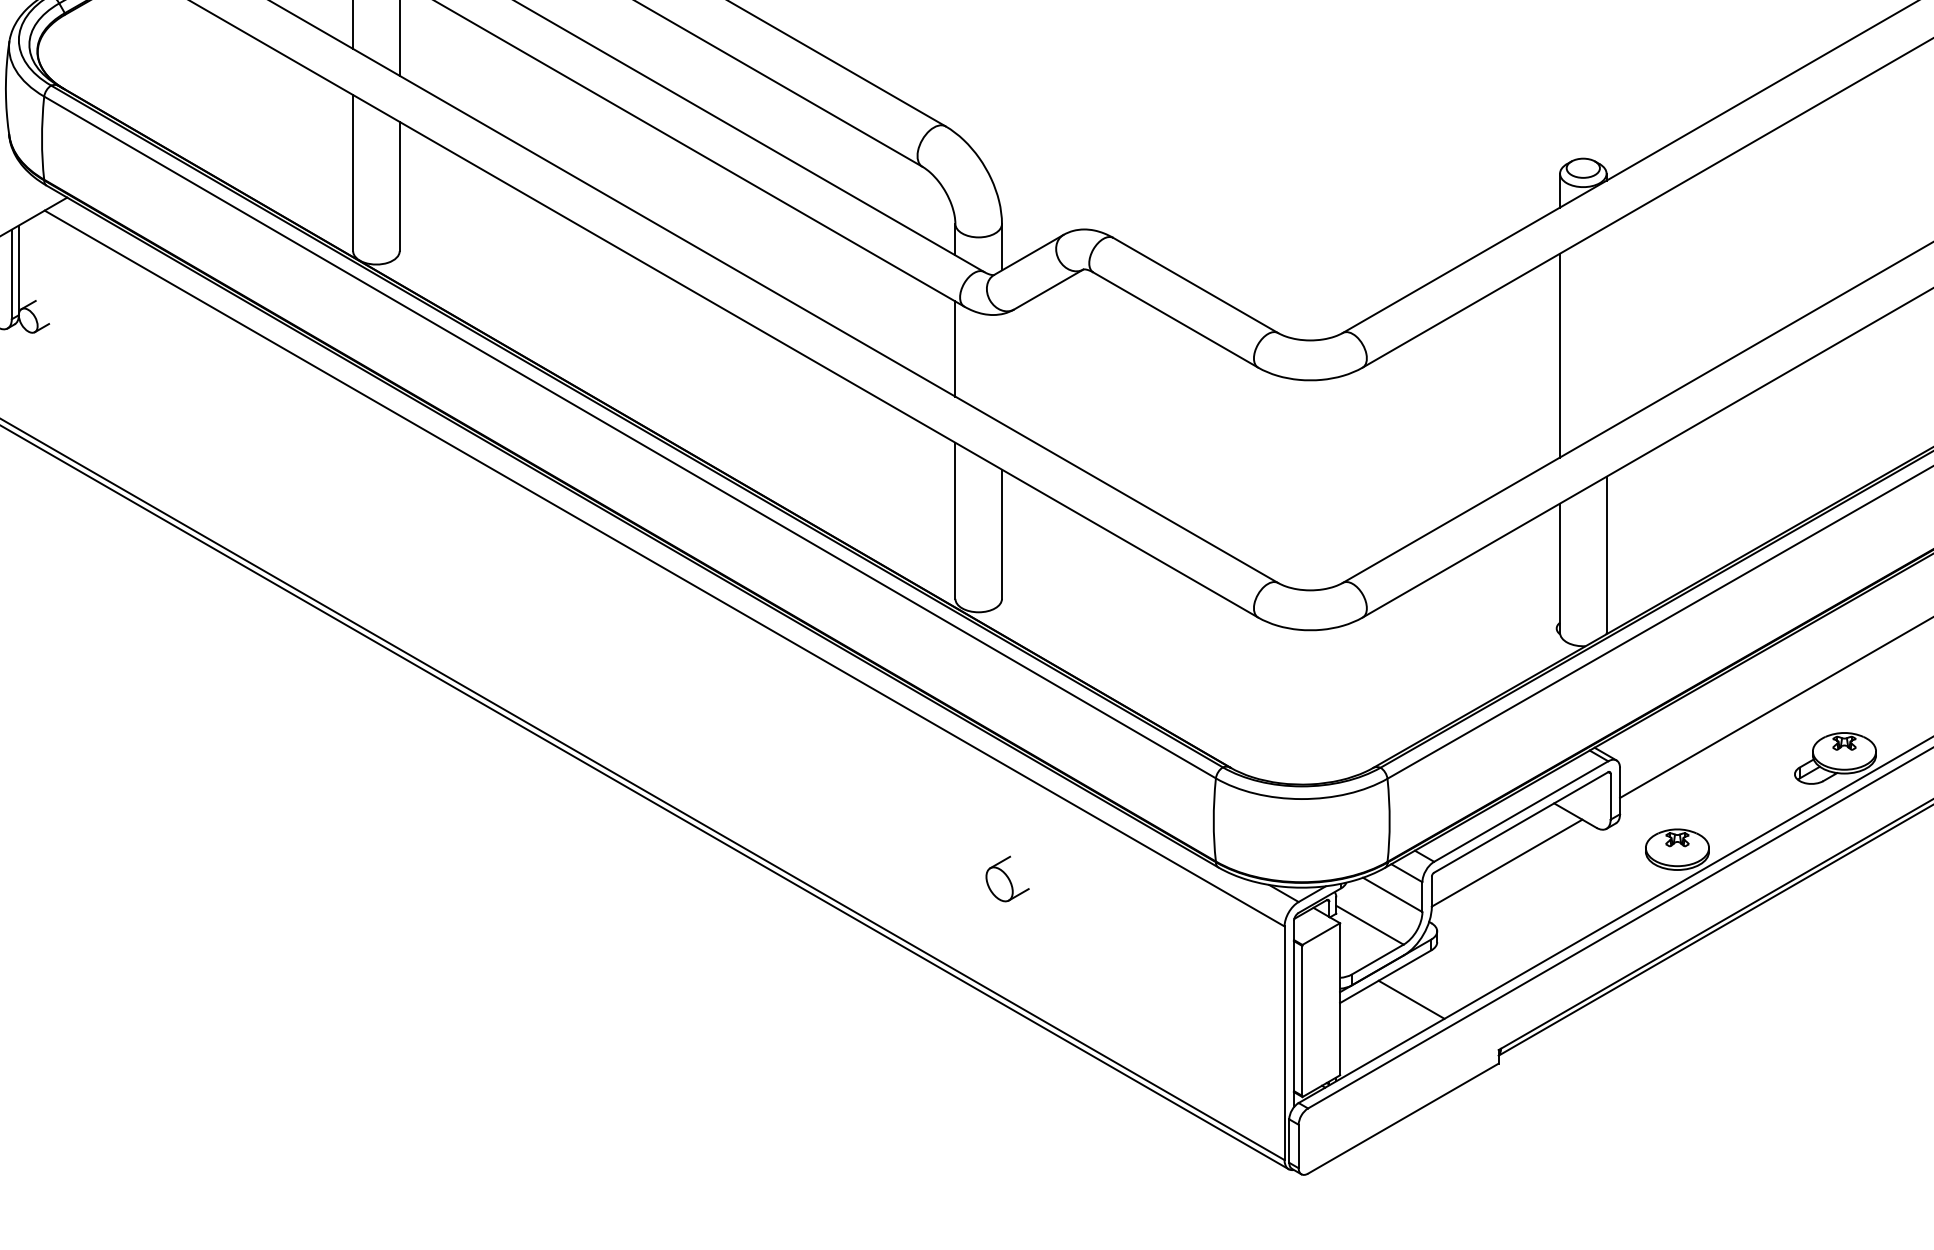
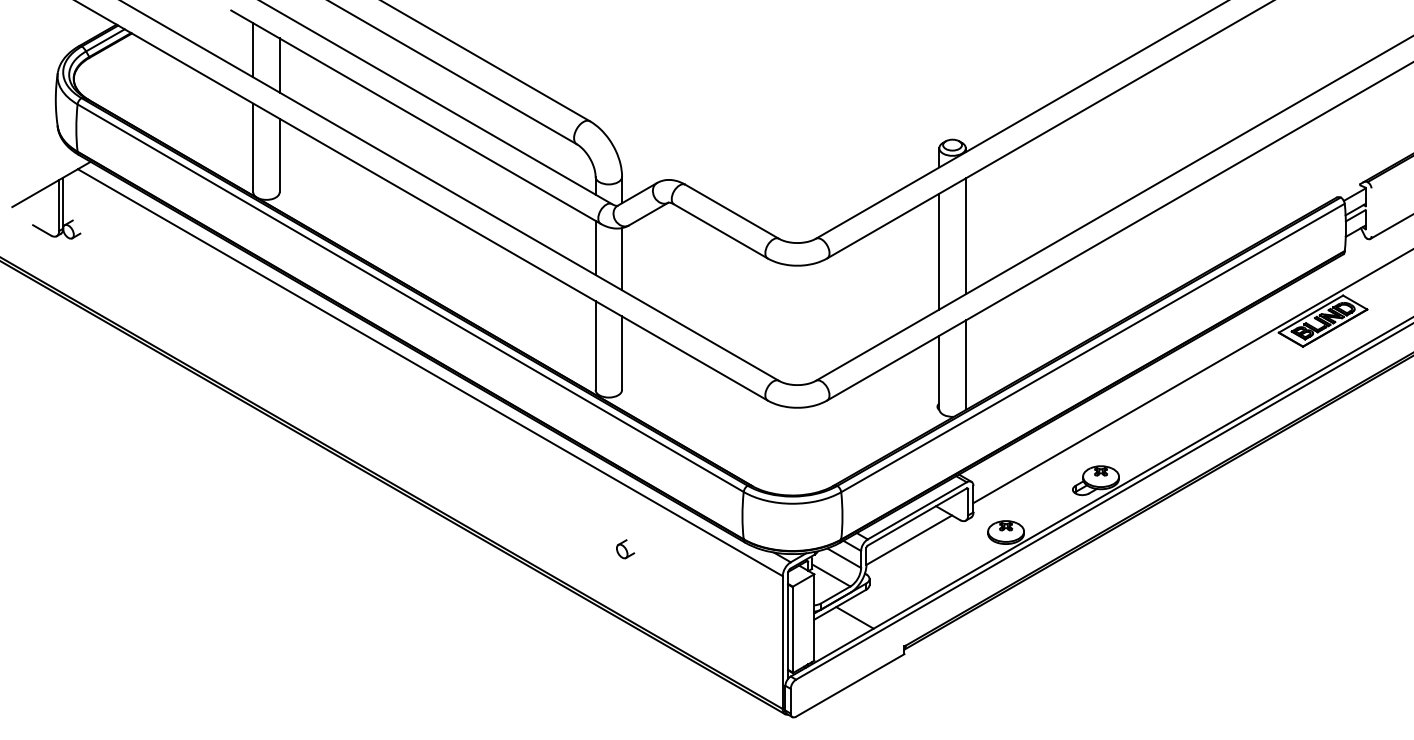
line: (1606, 328) -> (965, 236), added
line: (1002, 369) -> (622, 259), added
part: (1007, 879) -> (625, 549), size x0.71

